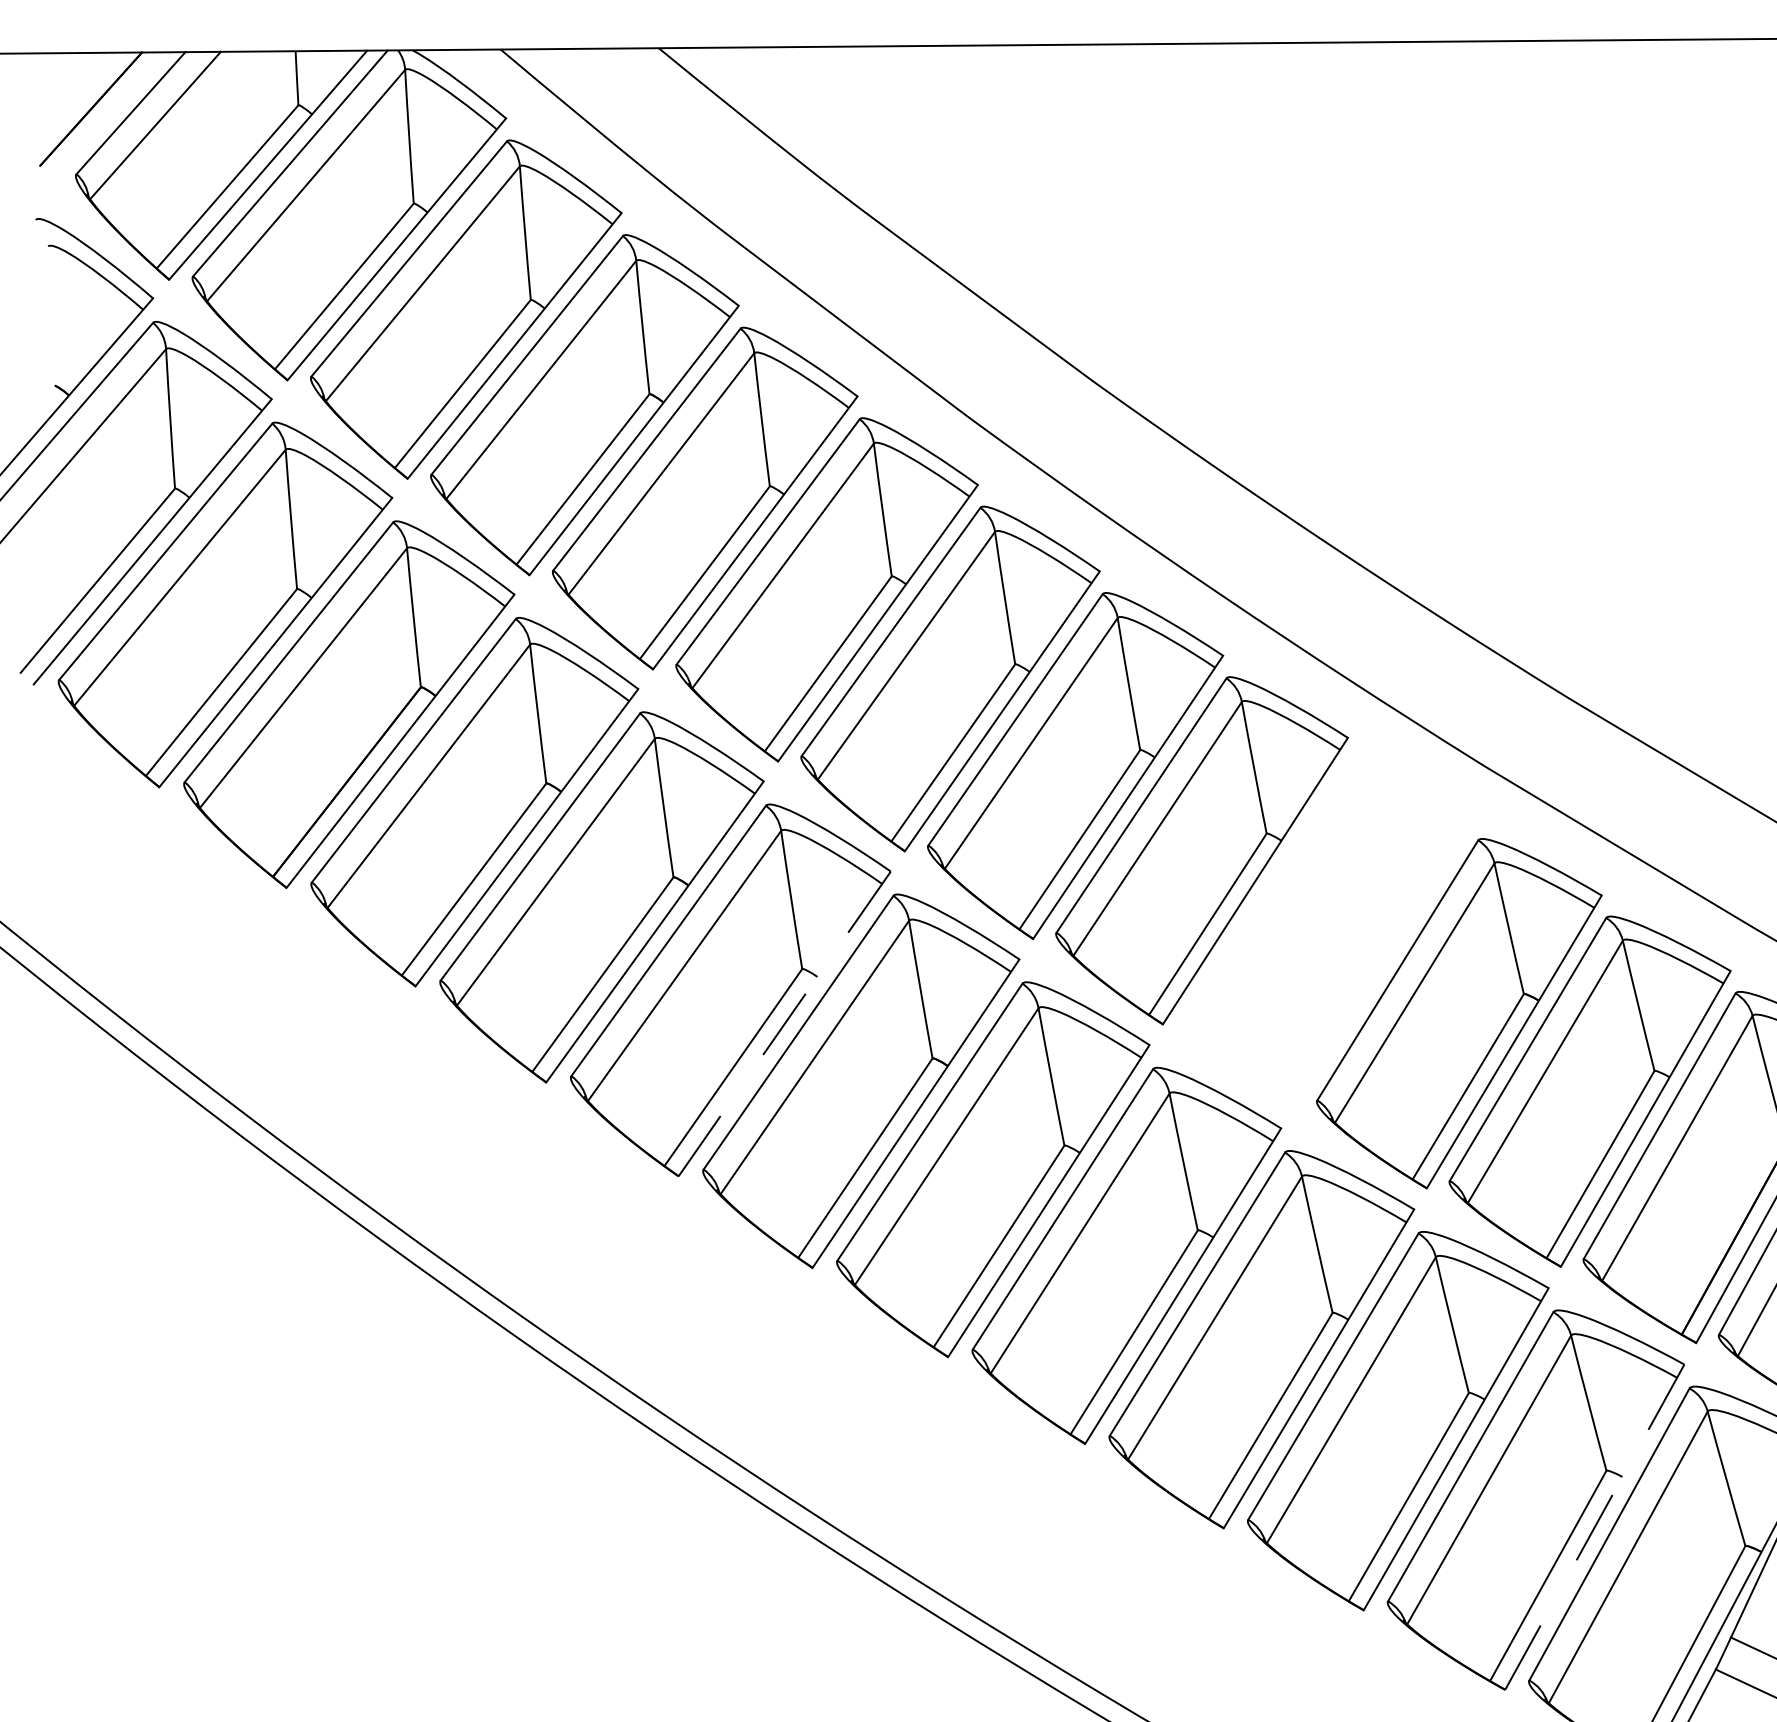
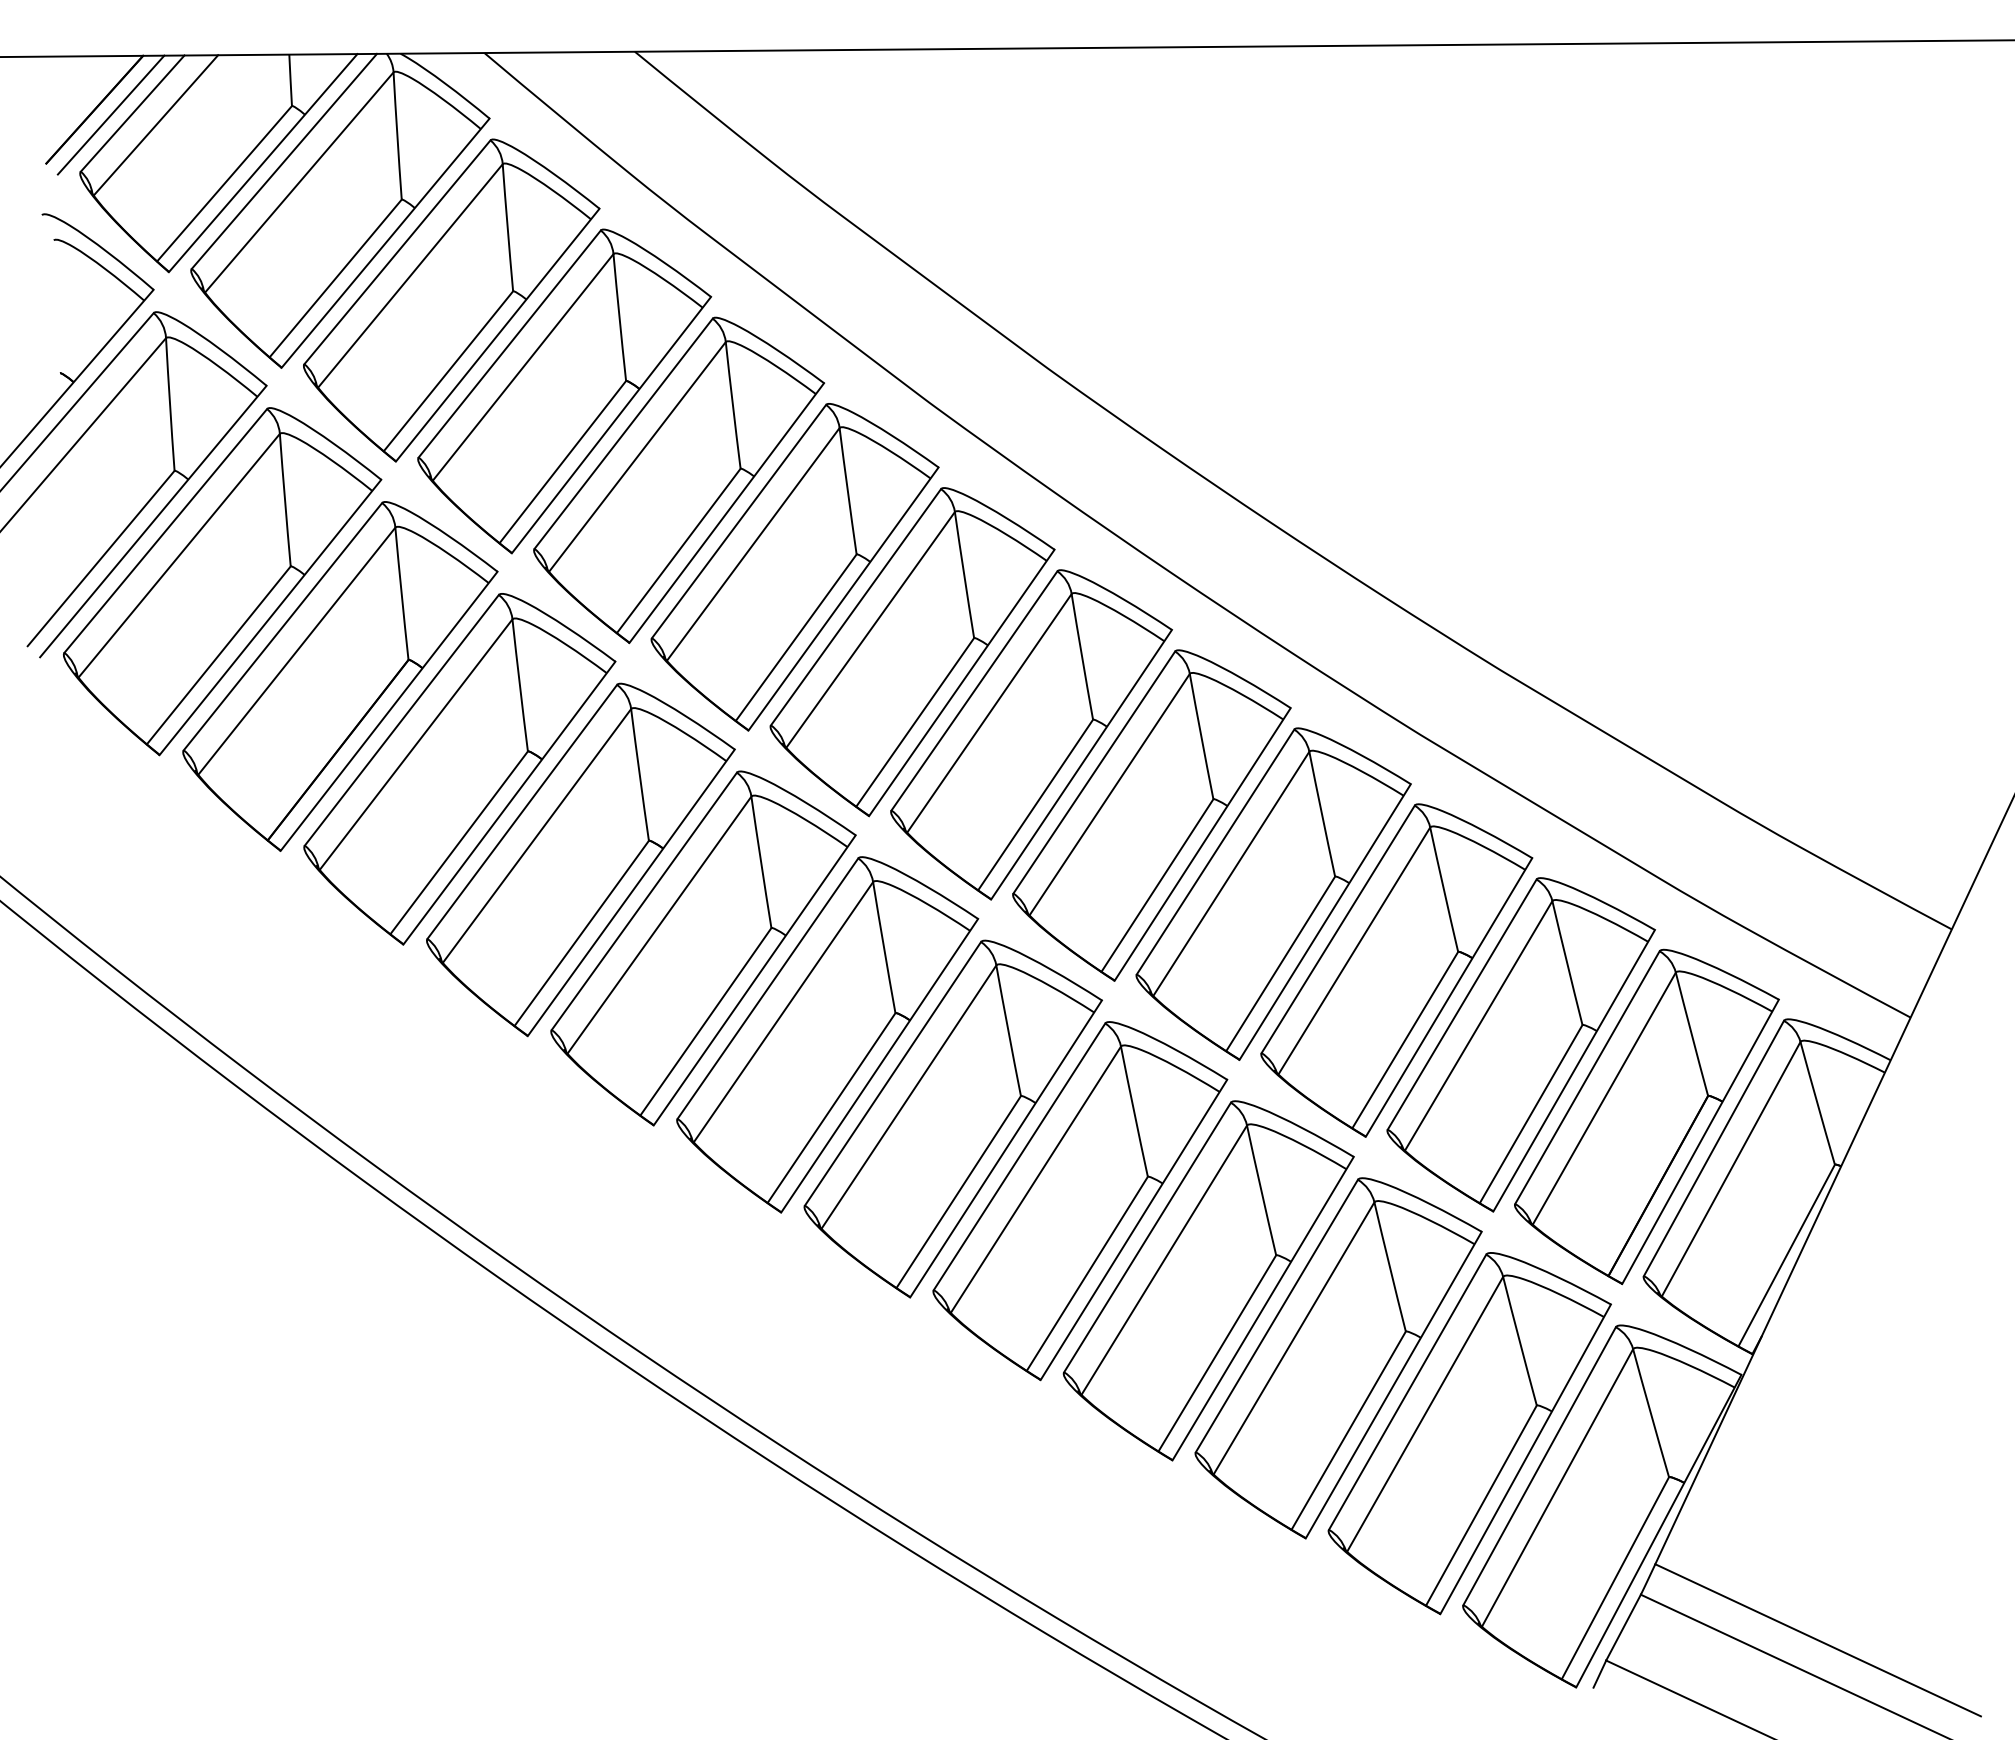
line: (107, 114) -> (110, 114), added
part: (1329, 932) -> (1273, 893), added
line: (784, 1024) -> (754, 980), dashed -> solid
line: (1594, 1527) -> (1525, 1459), dashed -> solid

